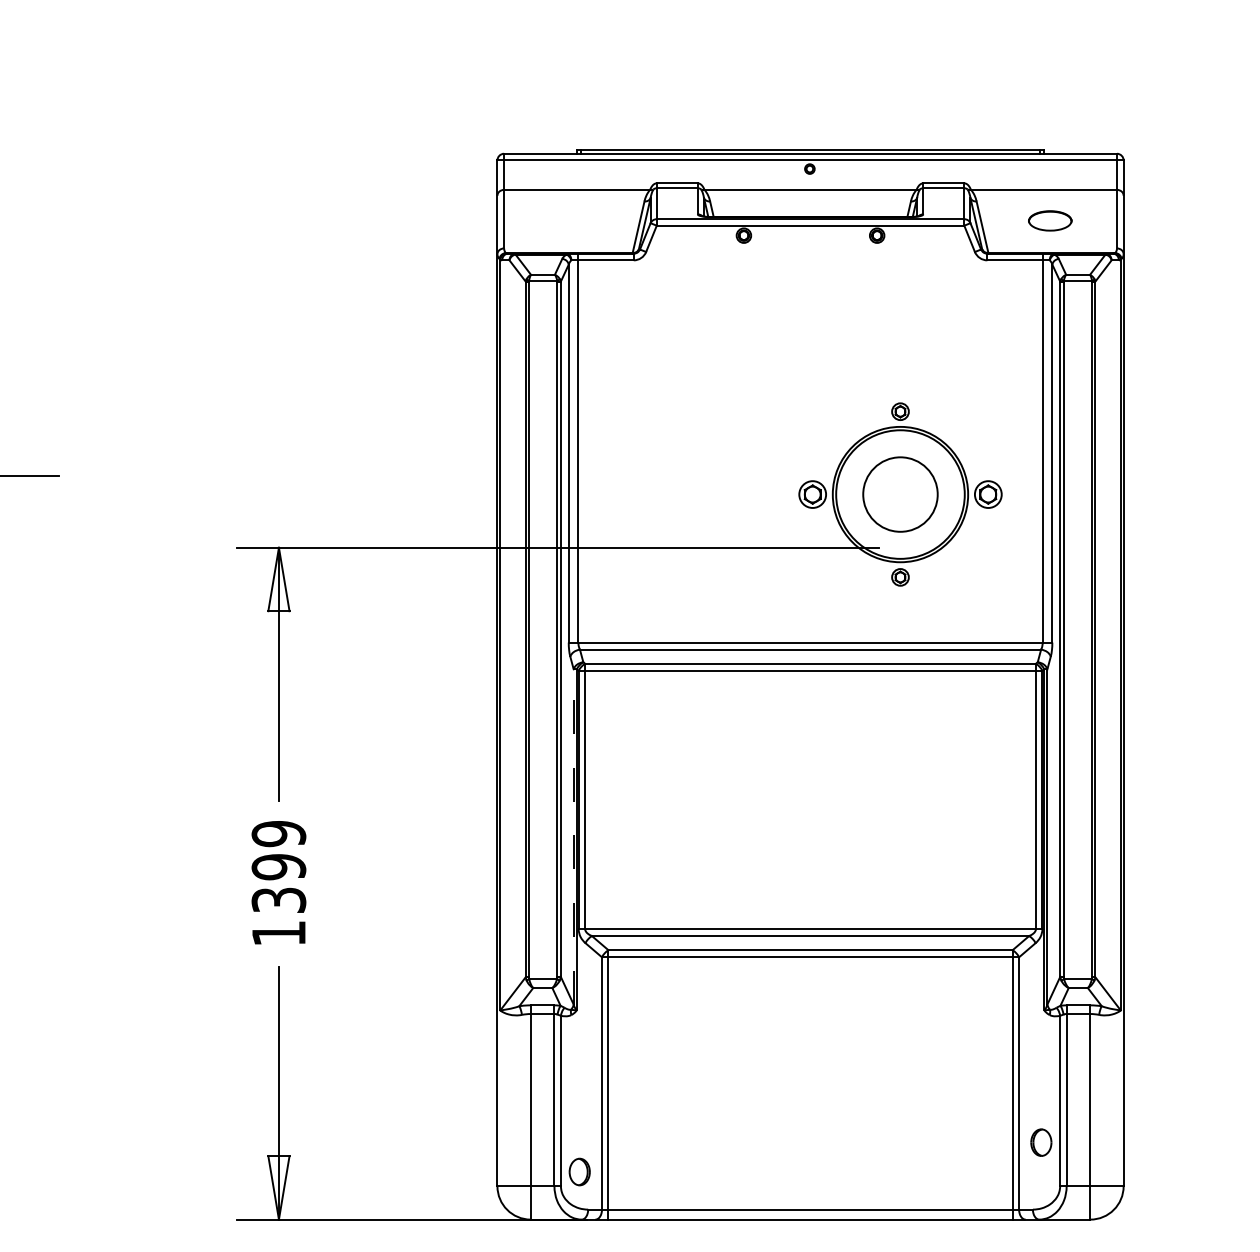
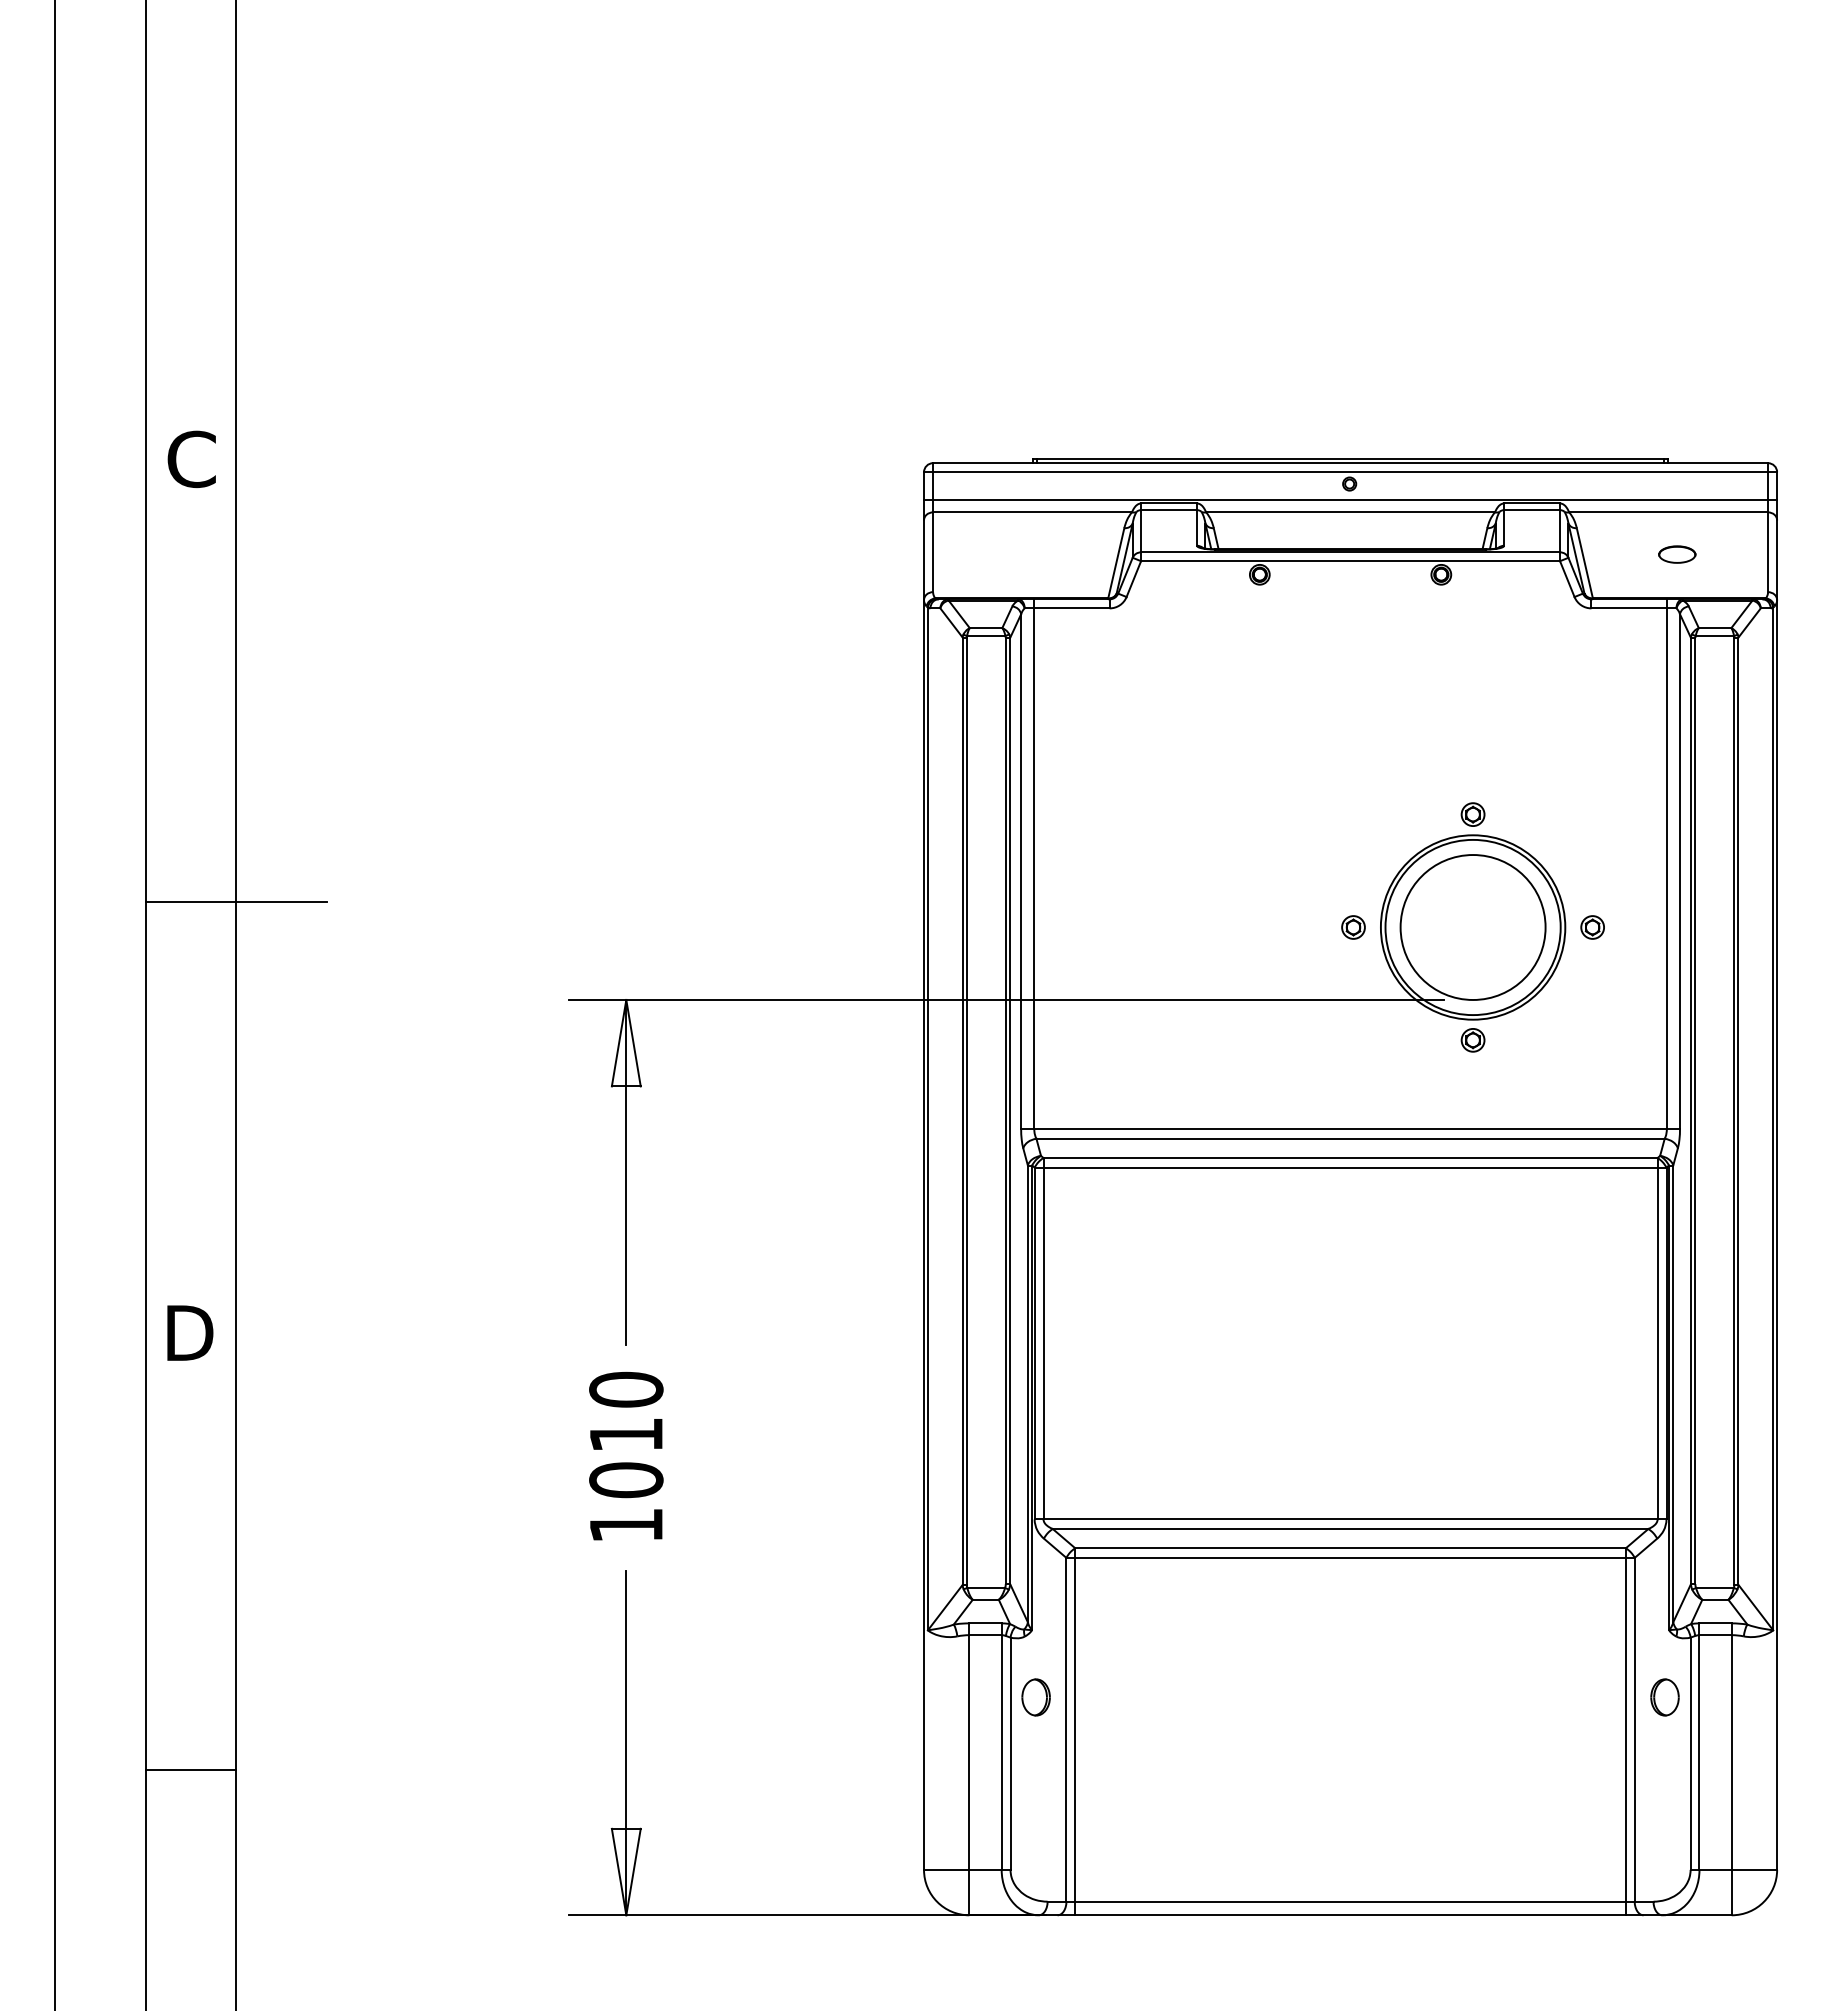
line: (810, 181) -> (1350, 500), added
part: (1050, 220) -> (1677, 554), size x0.62
part: (812, 494) -> (1353, 927), size x0.62
circle: (900, 494) -> (1472, 927), size x1.43
part: (988, 494) -> (1592, 927), size x0.62
line: (573, 836) -> (1027, 1393), dashed -> solid
text: (279, 866) -> (626, 1434), 1399 -> 1010
part: (1040, 1142) -> (1664, 1697), moved
part: (579, 1172) -> (1035, 1697), moved

